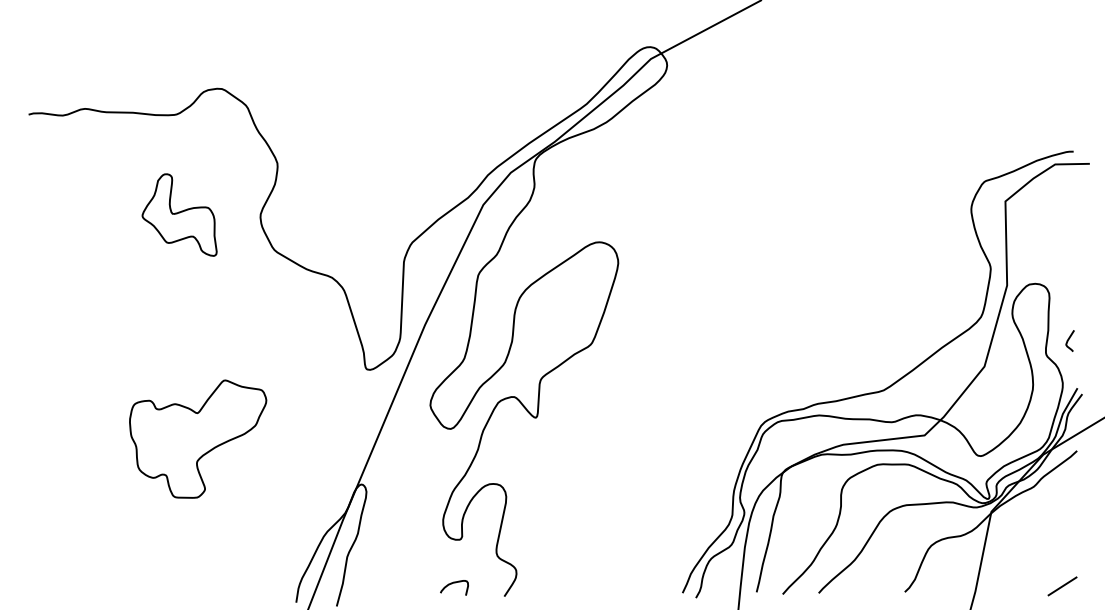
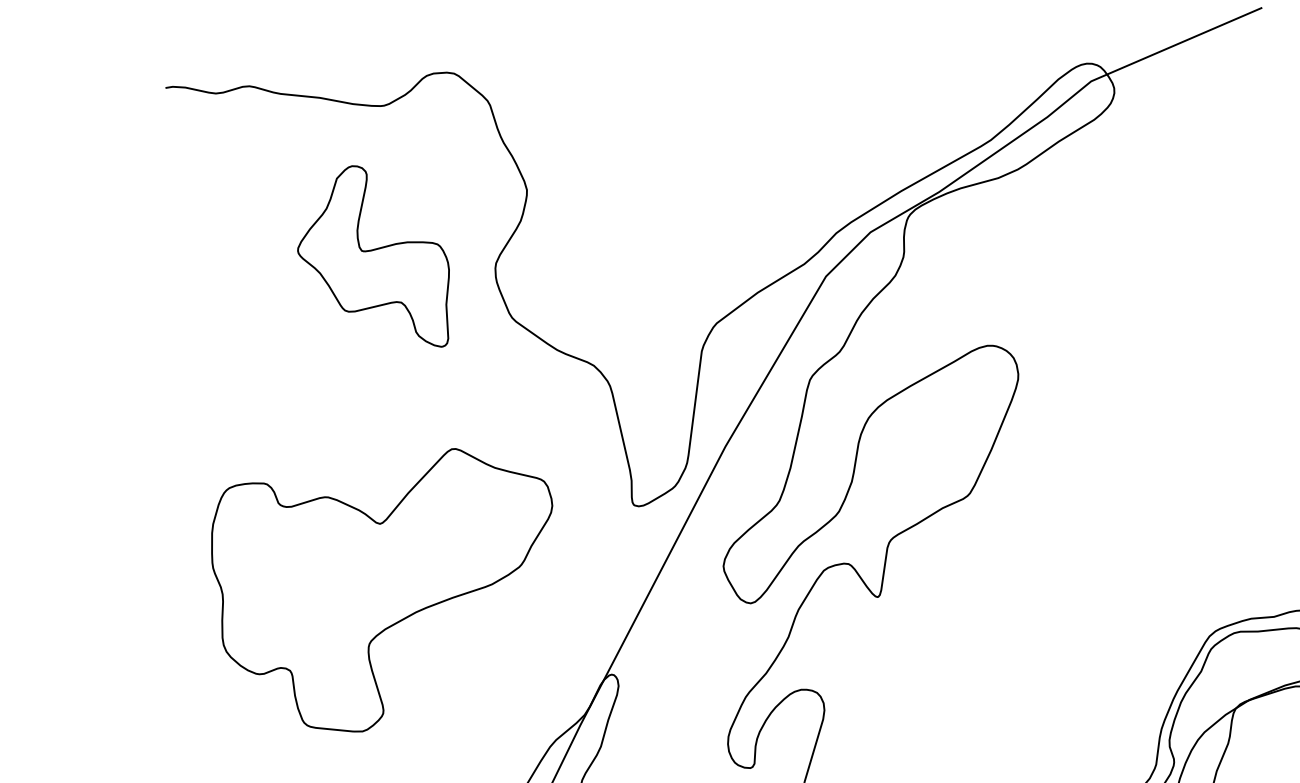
part: (179, 214) -> (376, 253), size x1.43
part: (197, 438) -> (375, 586), size x1.67

